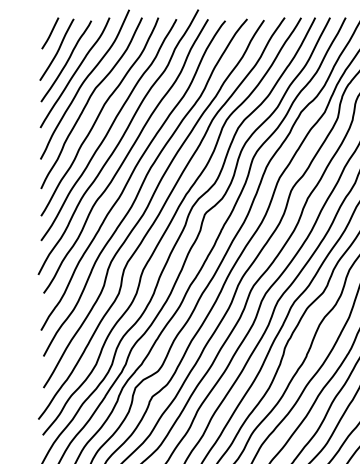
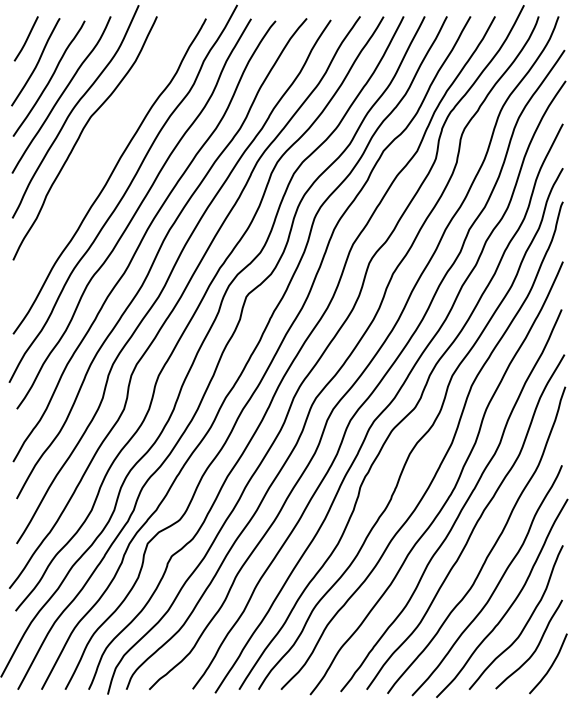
curve: (98, 116) -> (95, 157), removed

